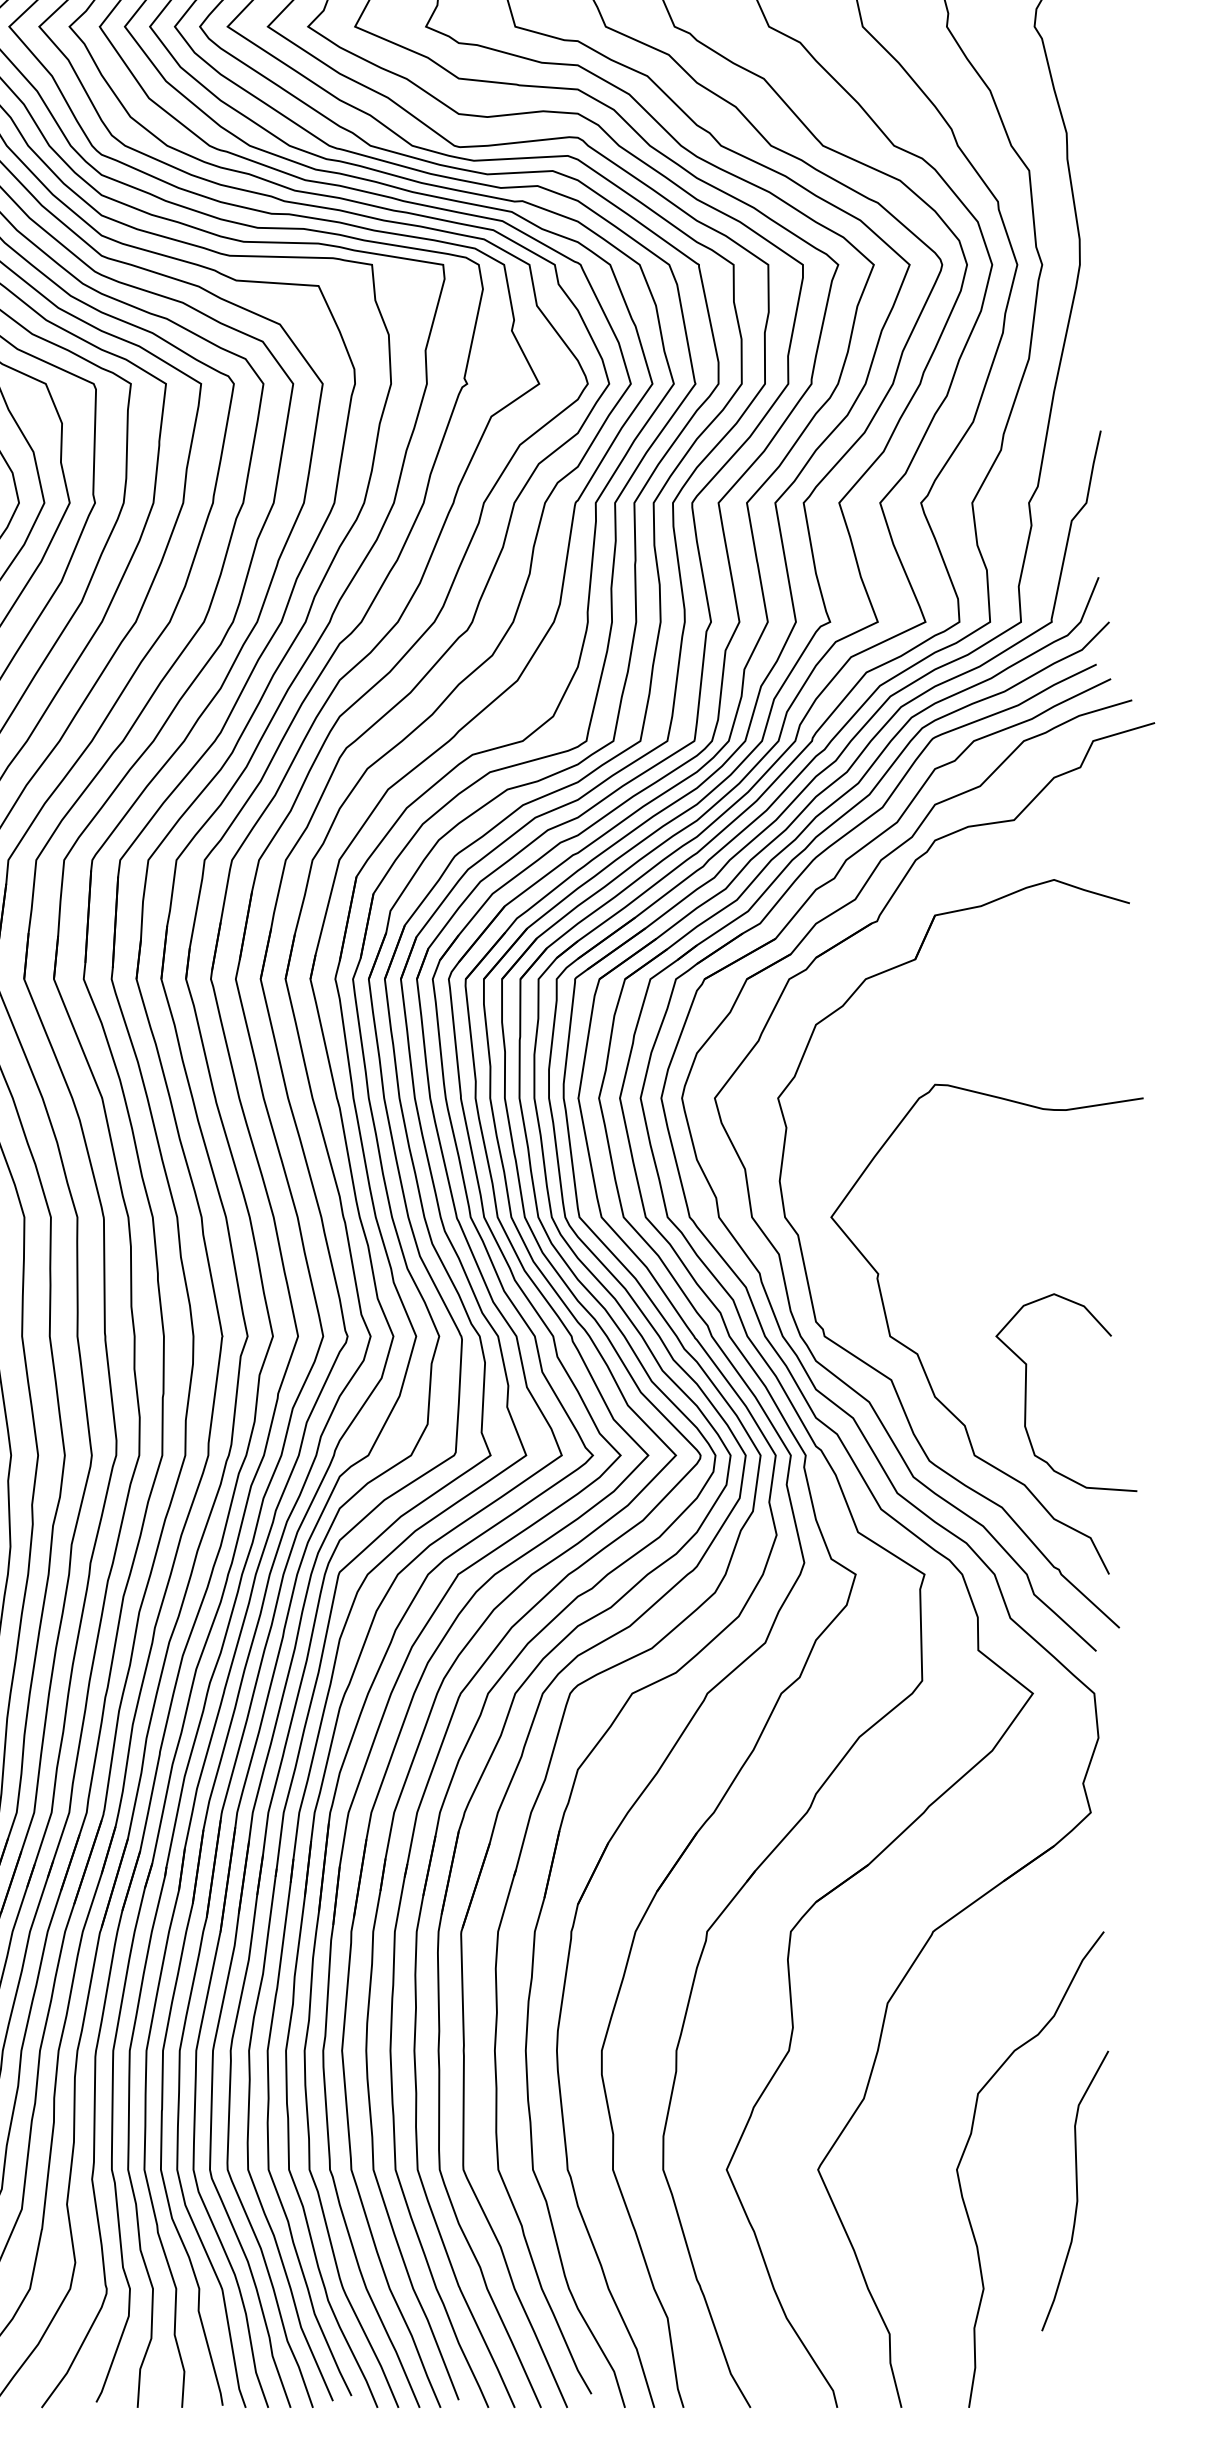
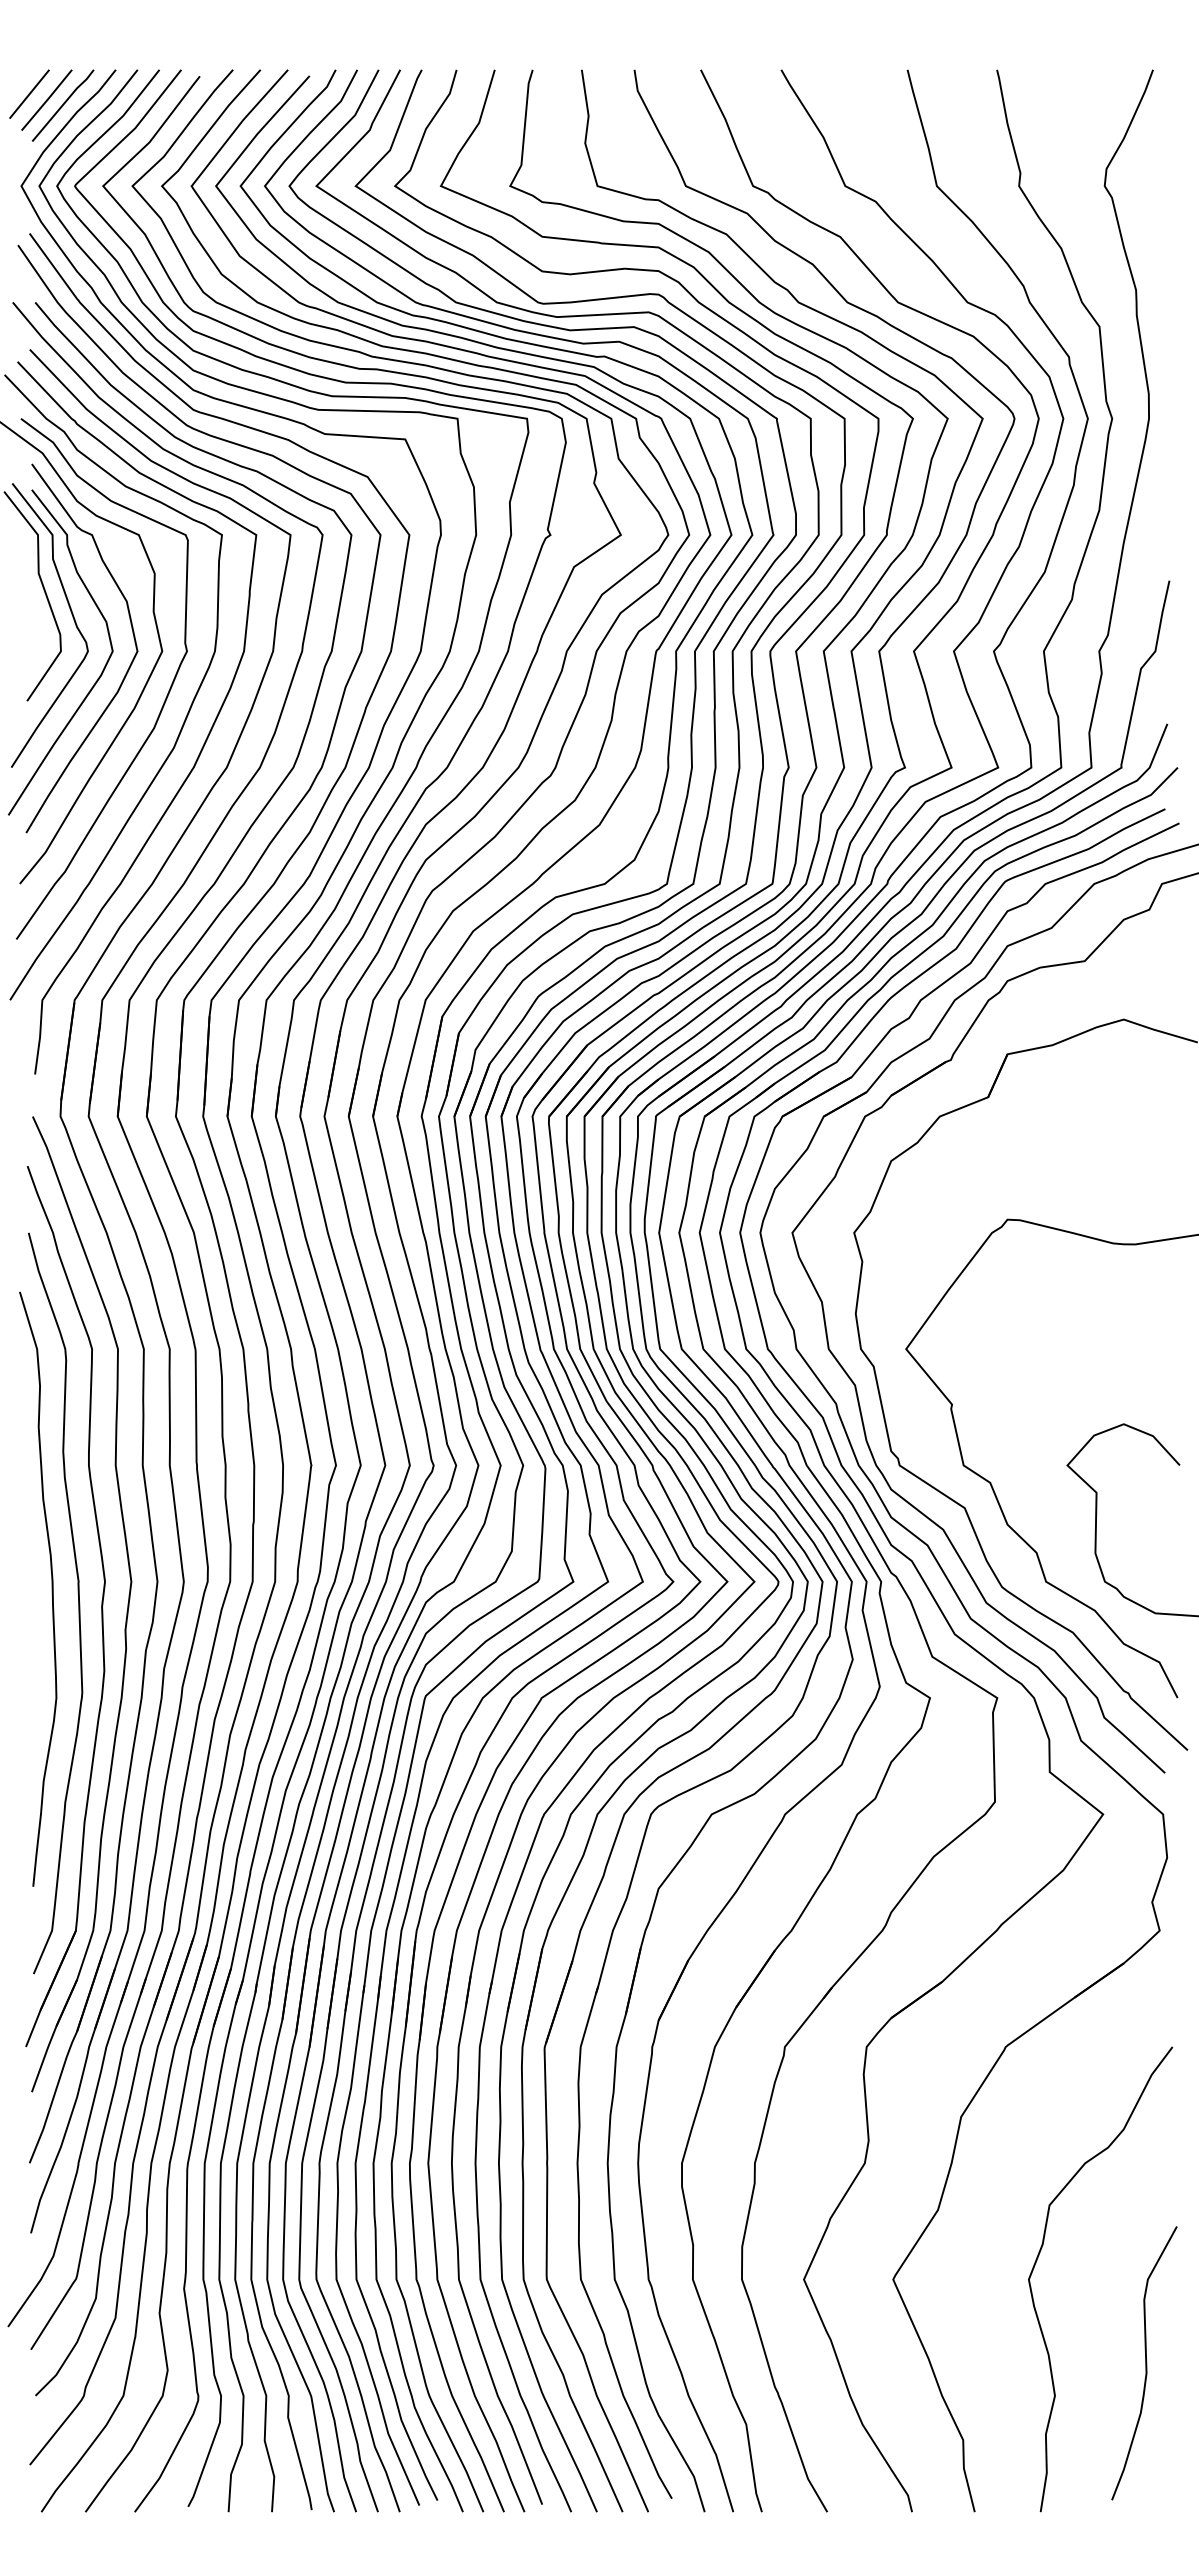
curve: (1076, 2191) -> (1145, 2363), moved

